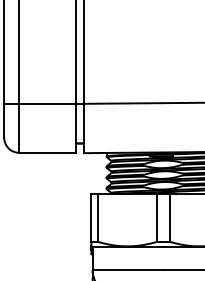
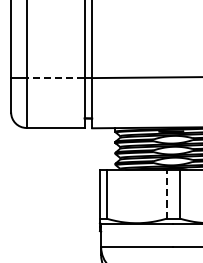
line: (47, 103) -> (55, 77), solid -> dashed
line: (156, 217) -> (166, 193), solid -> dashed

